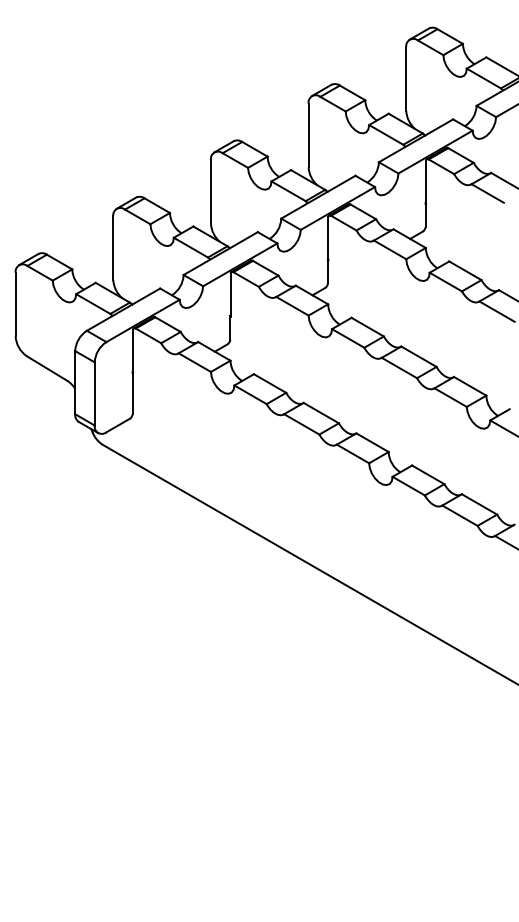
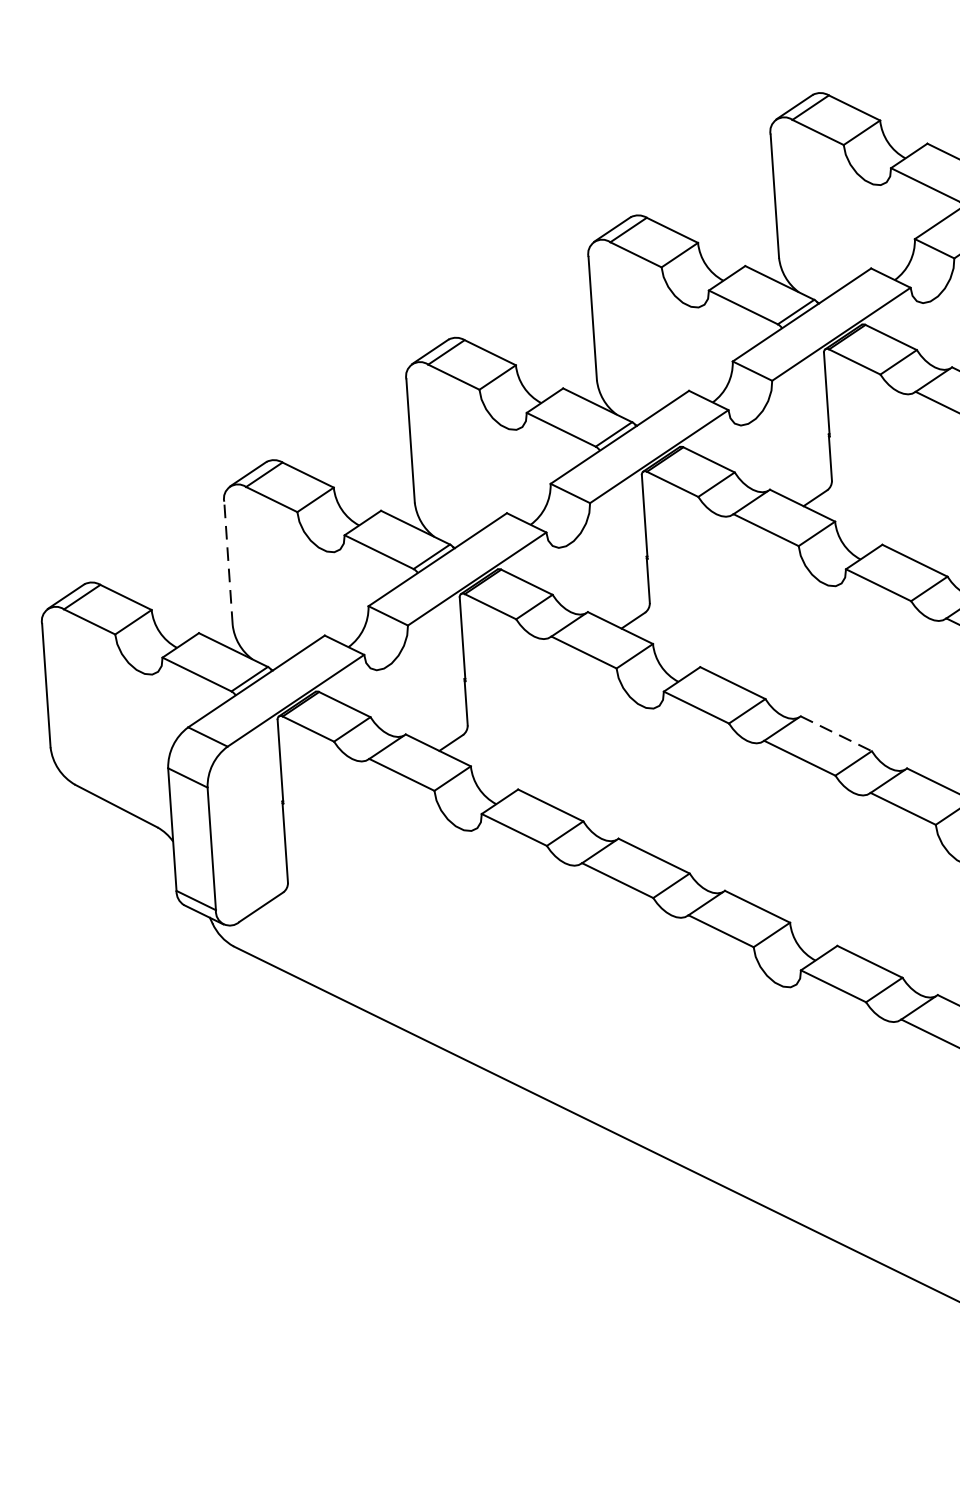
line: (113, 248) -> (228, 564), solid -> dashed
line: (419, 356) -> (837, 733), solid -> dashed

